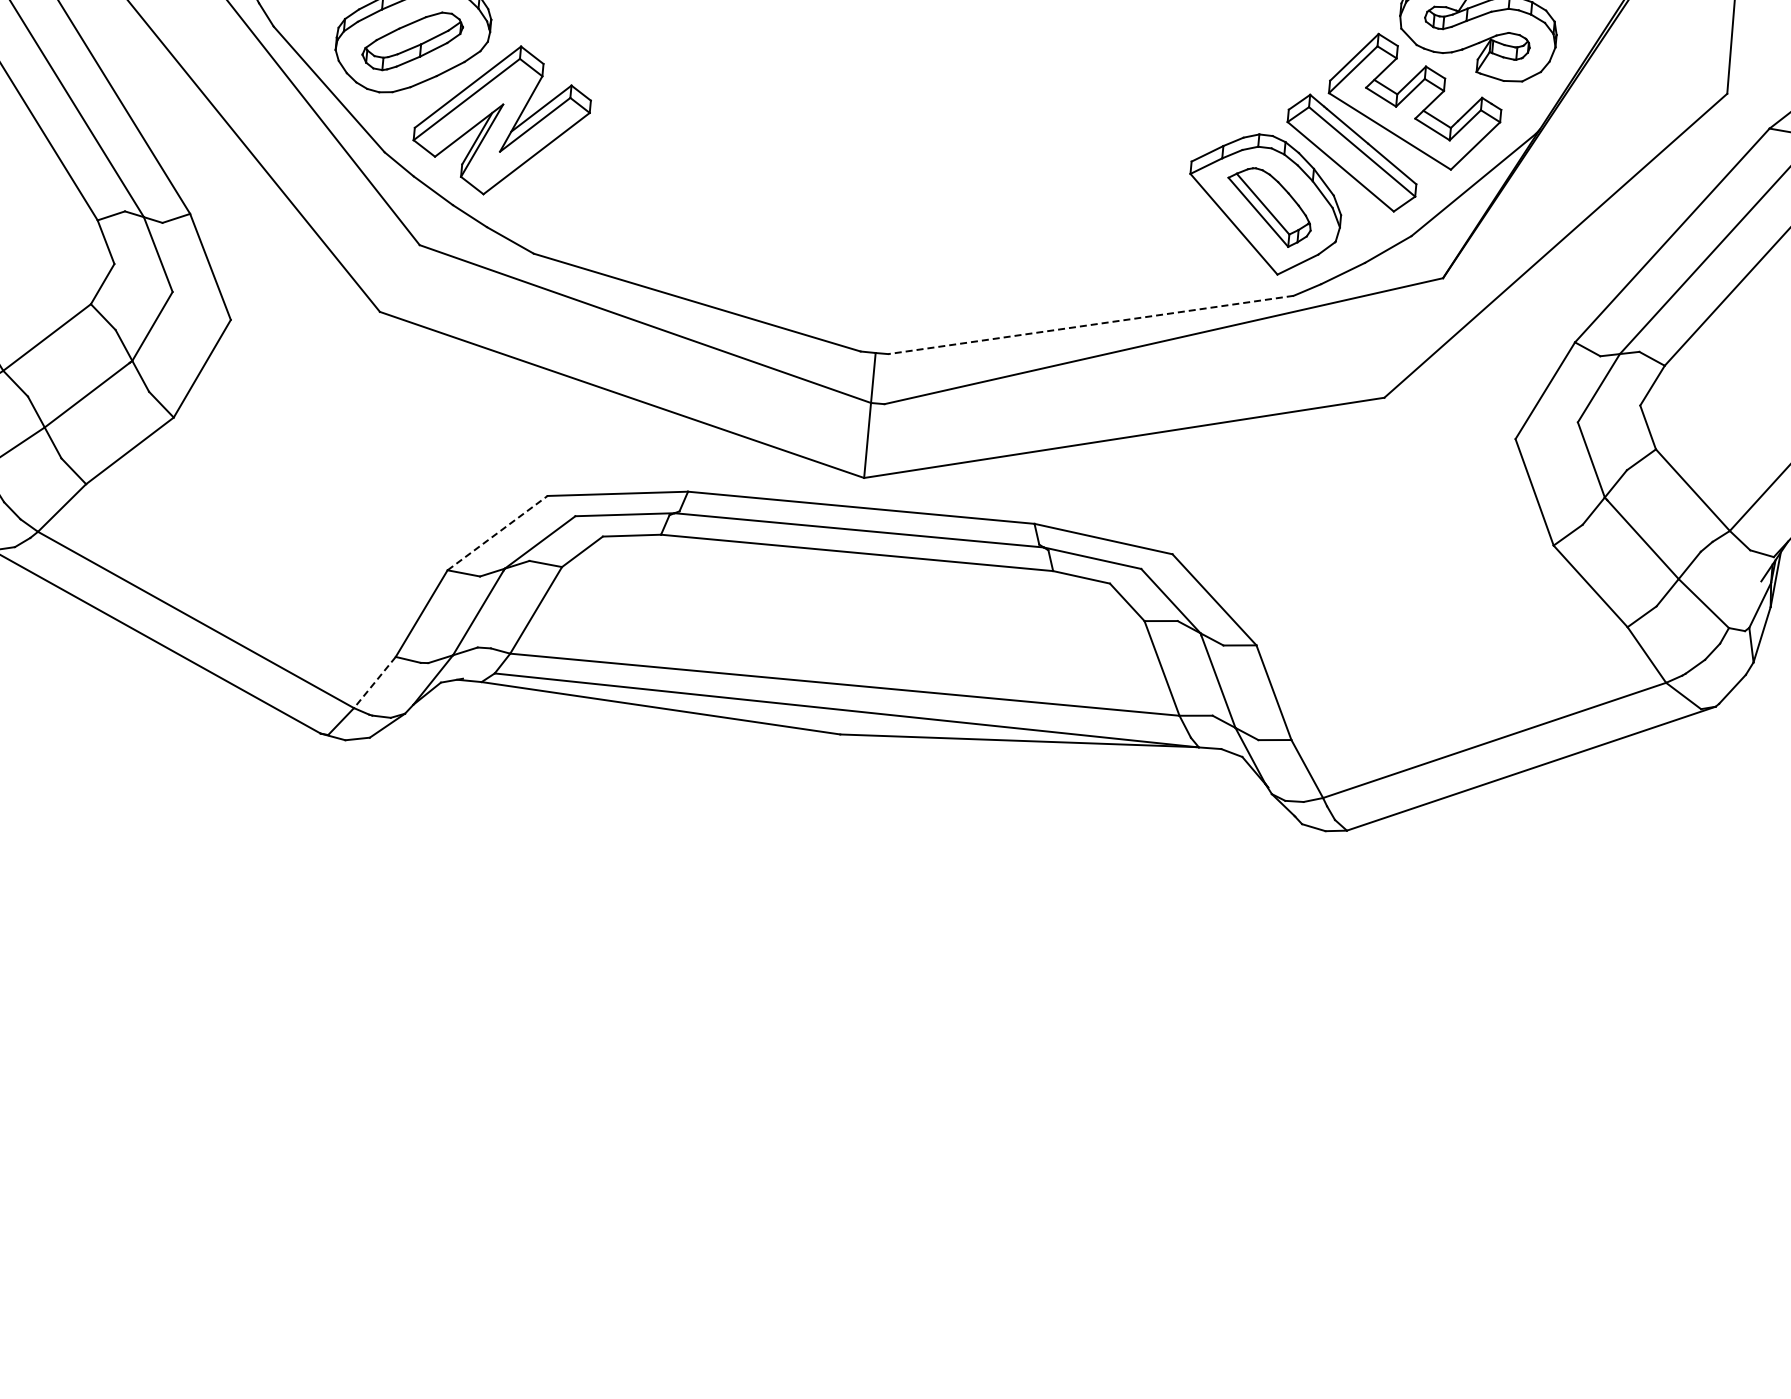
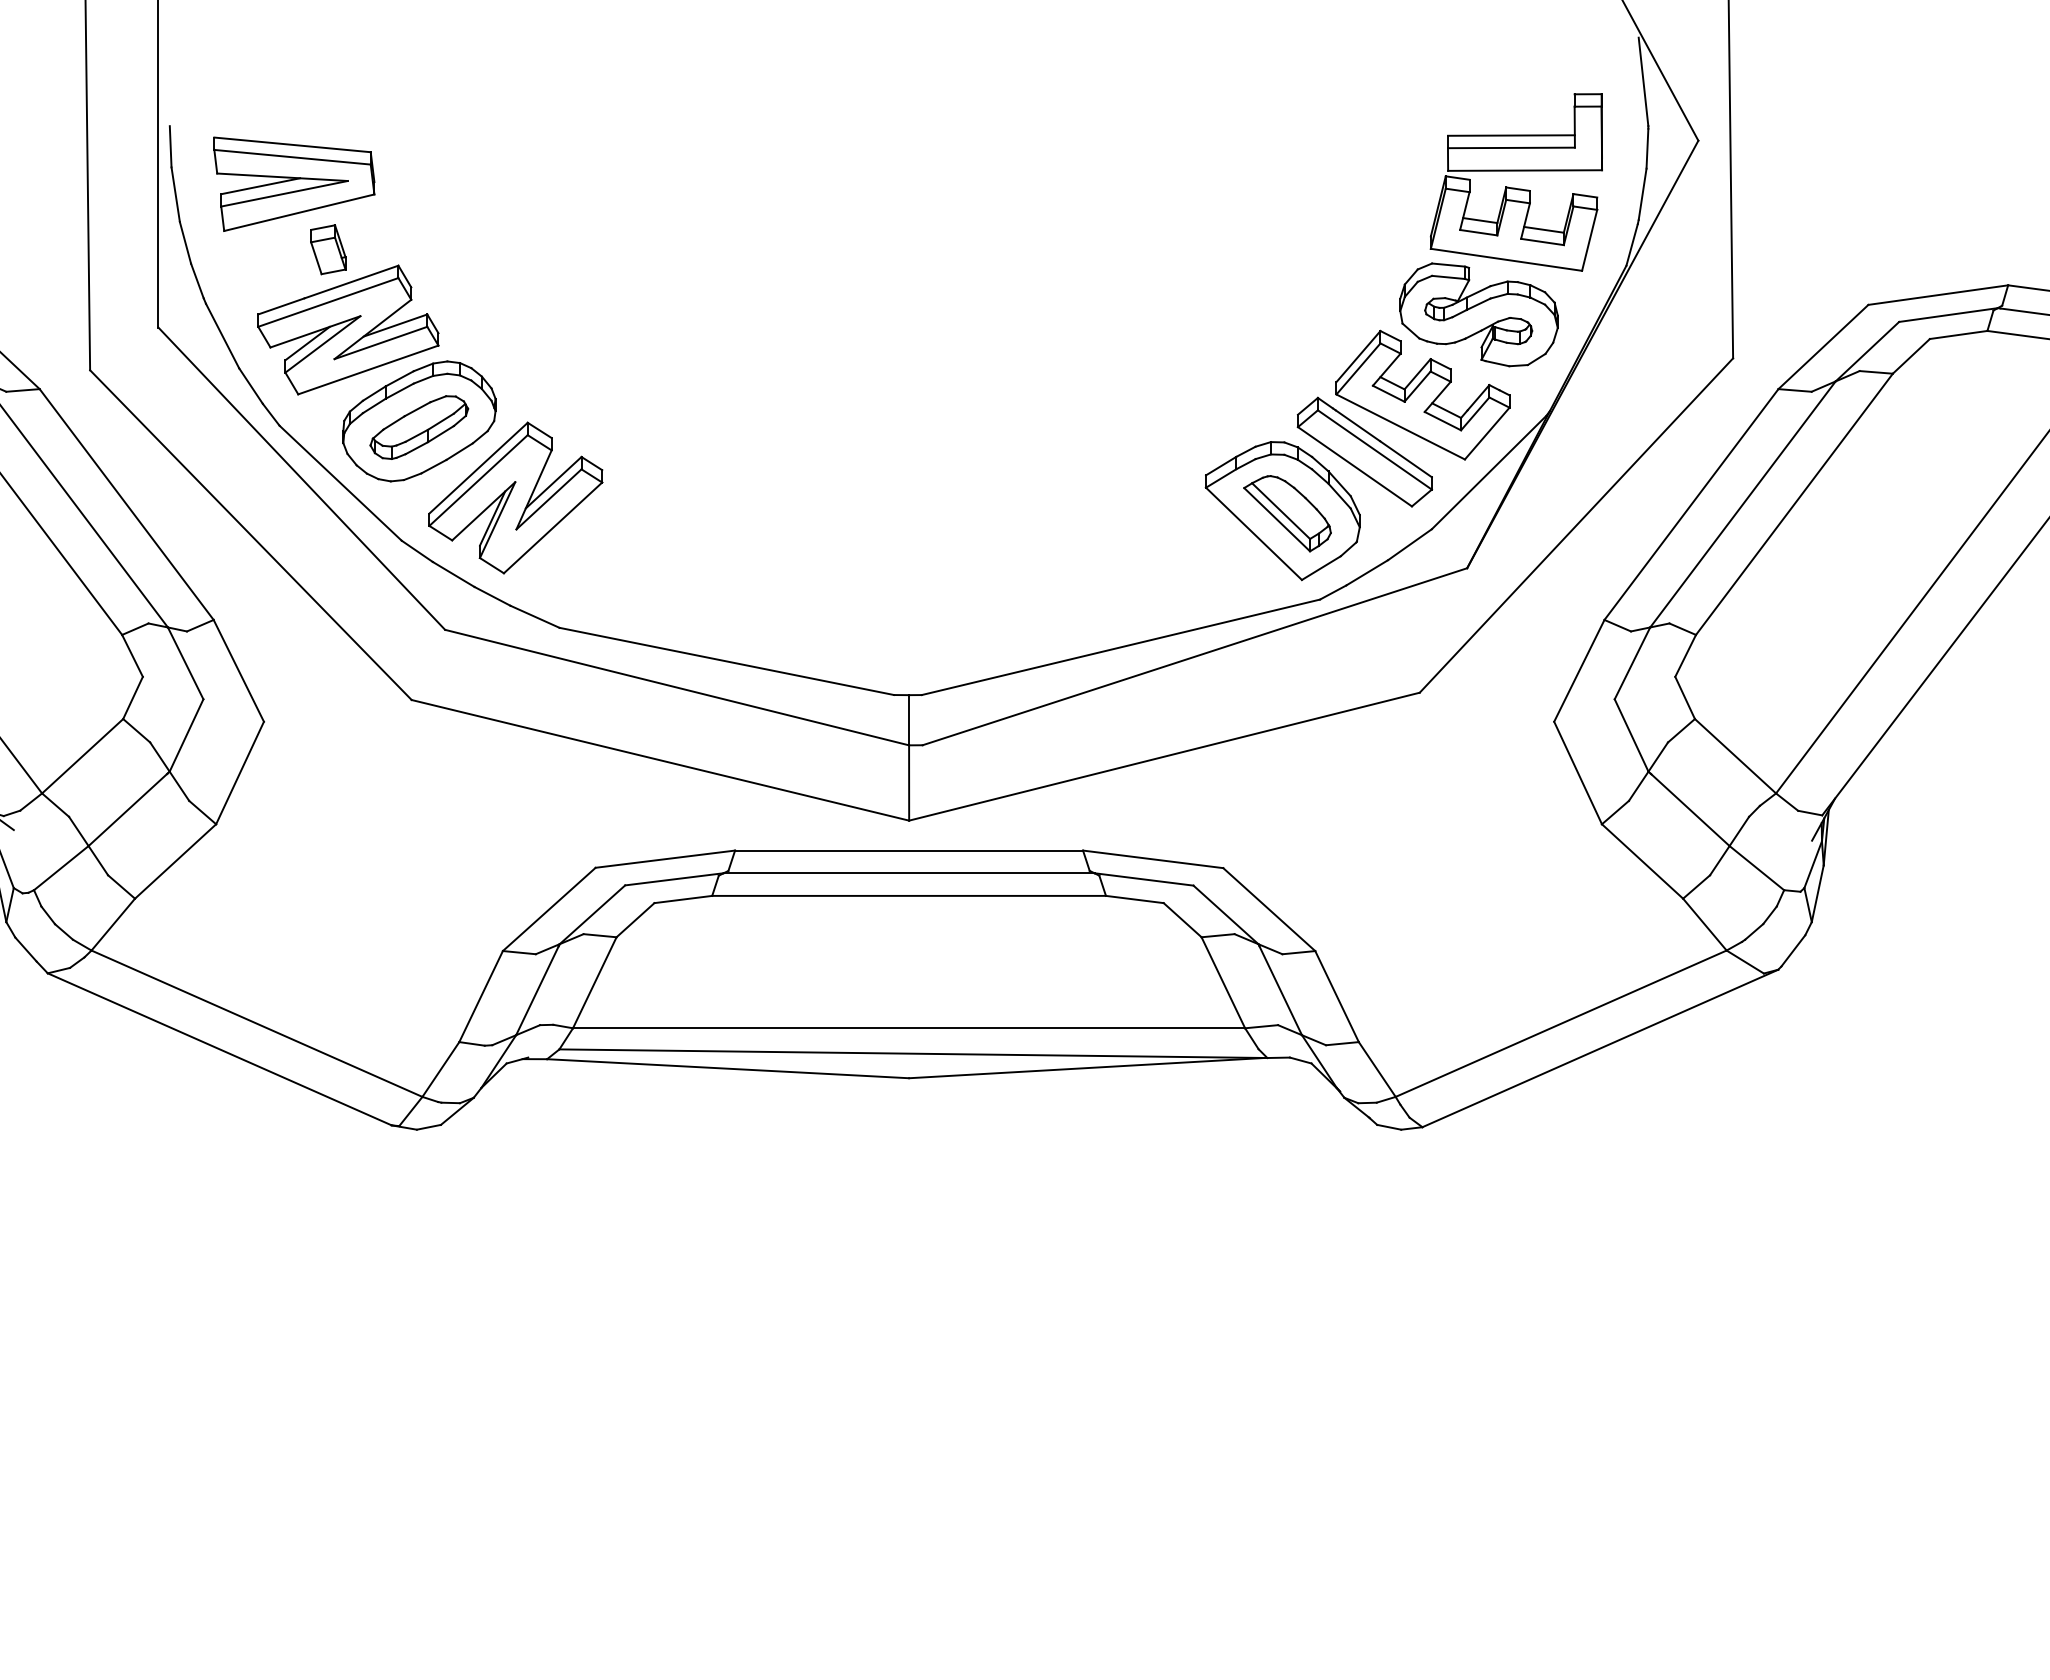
line: (1090, 325) -> (1120, 647), dashed -> solid
line: (497, 533) -> (549, 909), dashed -> solid
line: (374, 682) -> (440, 1069), dashed -> solid

